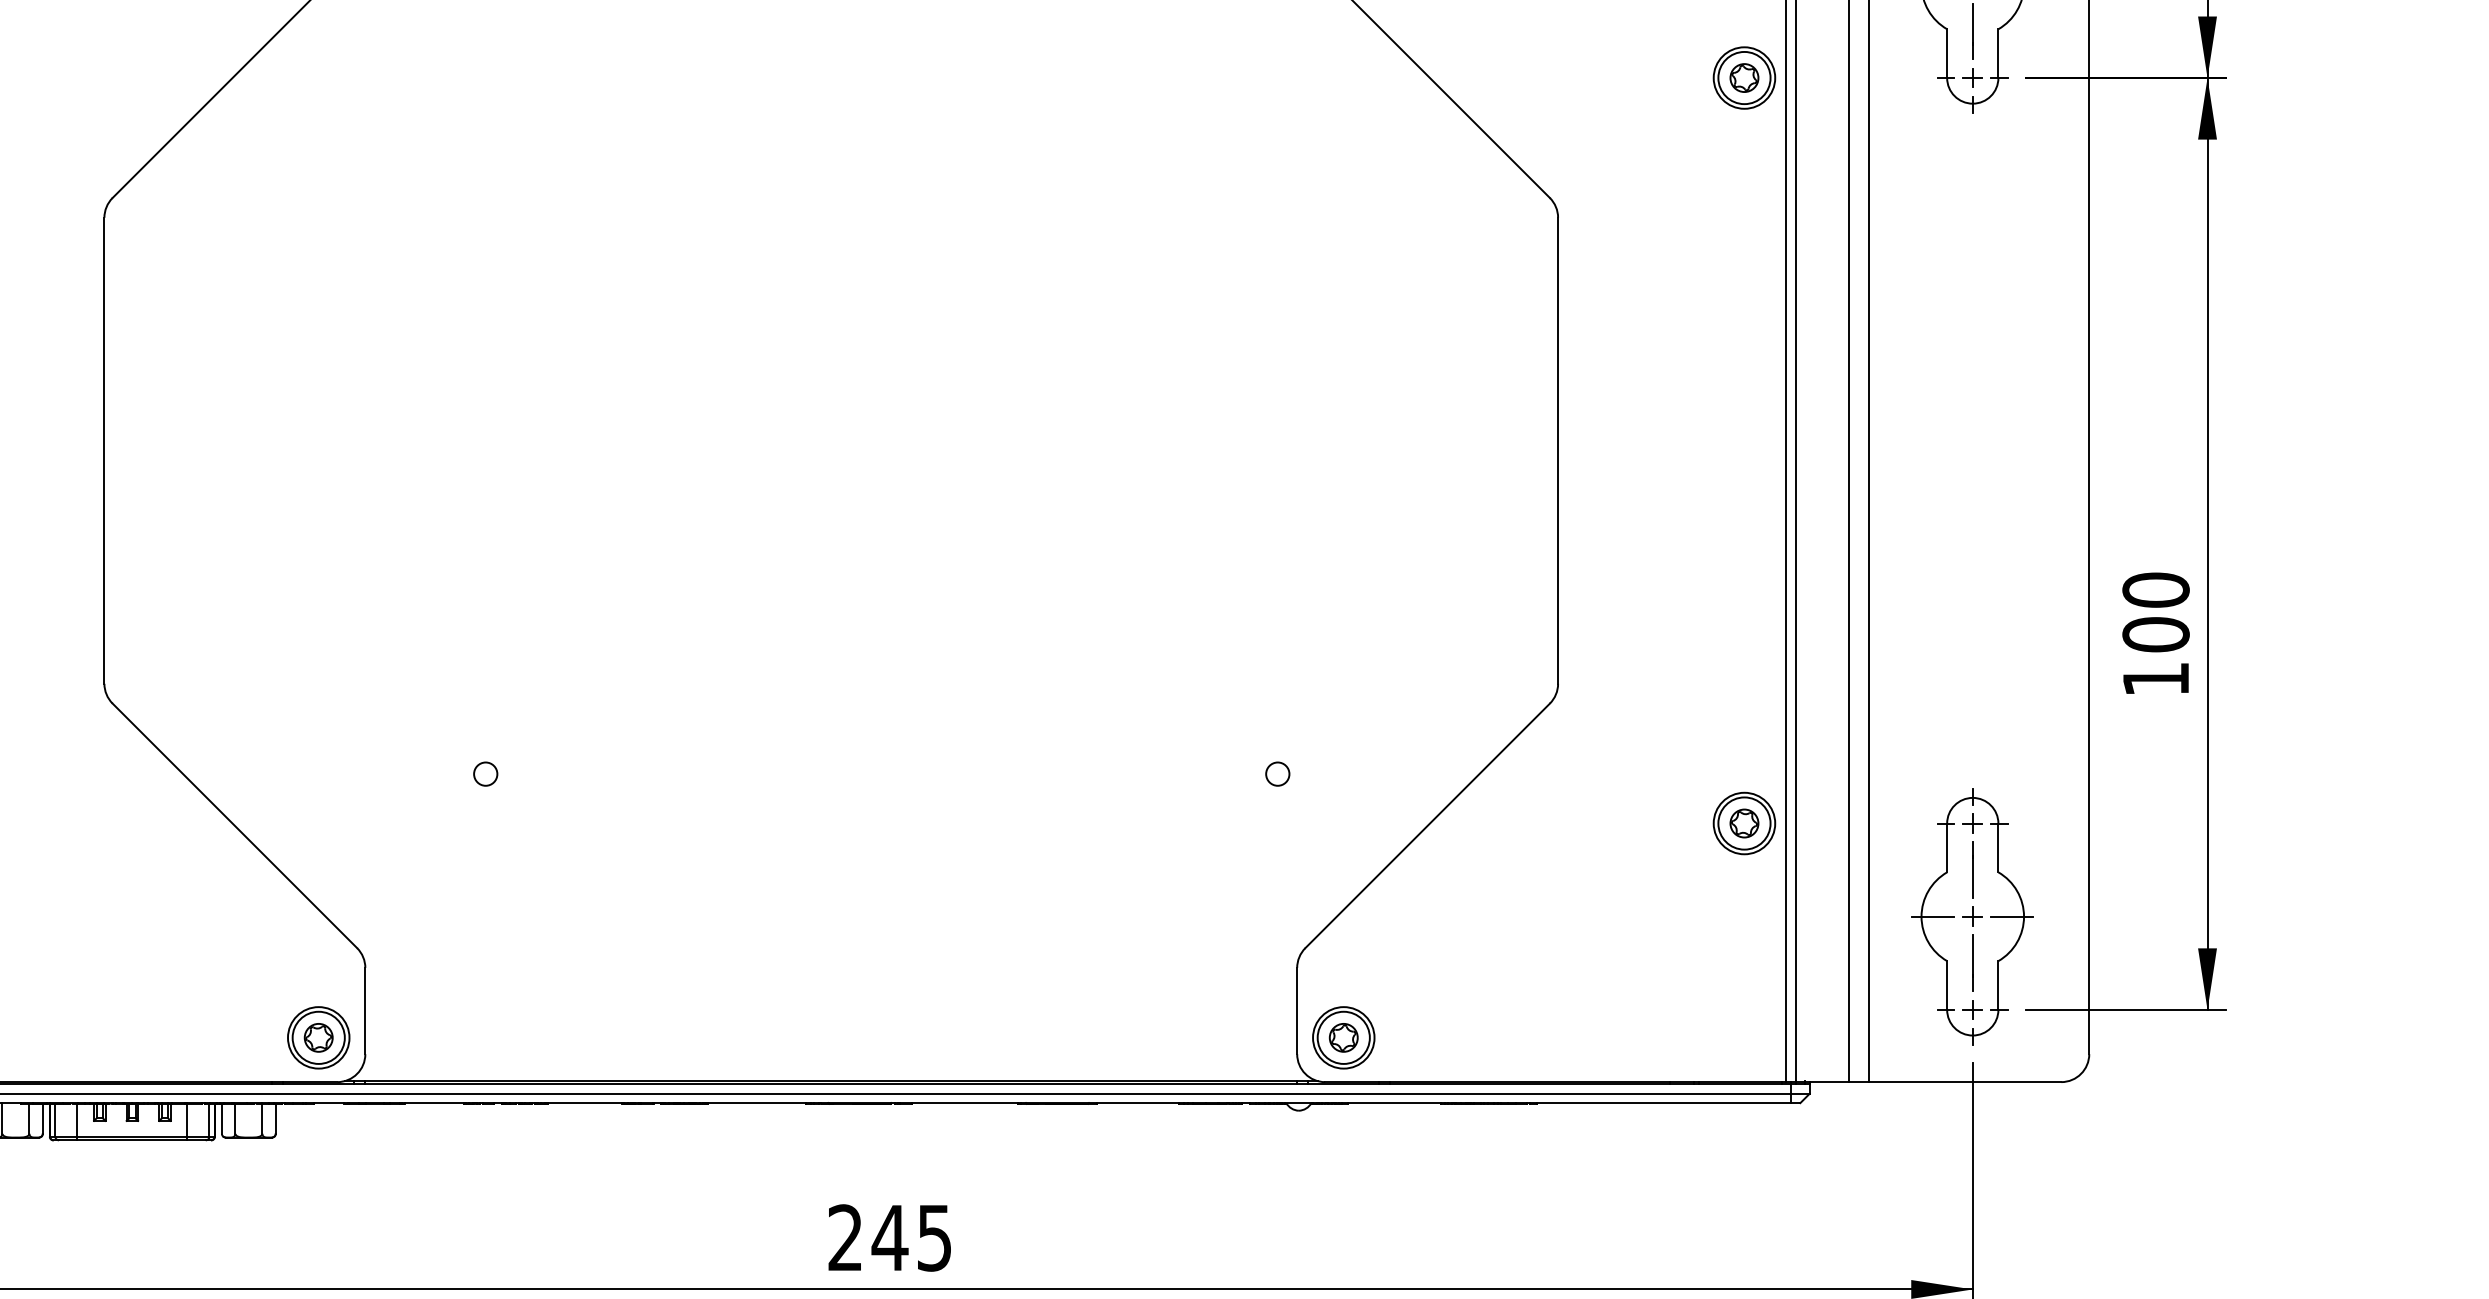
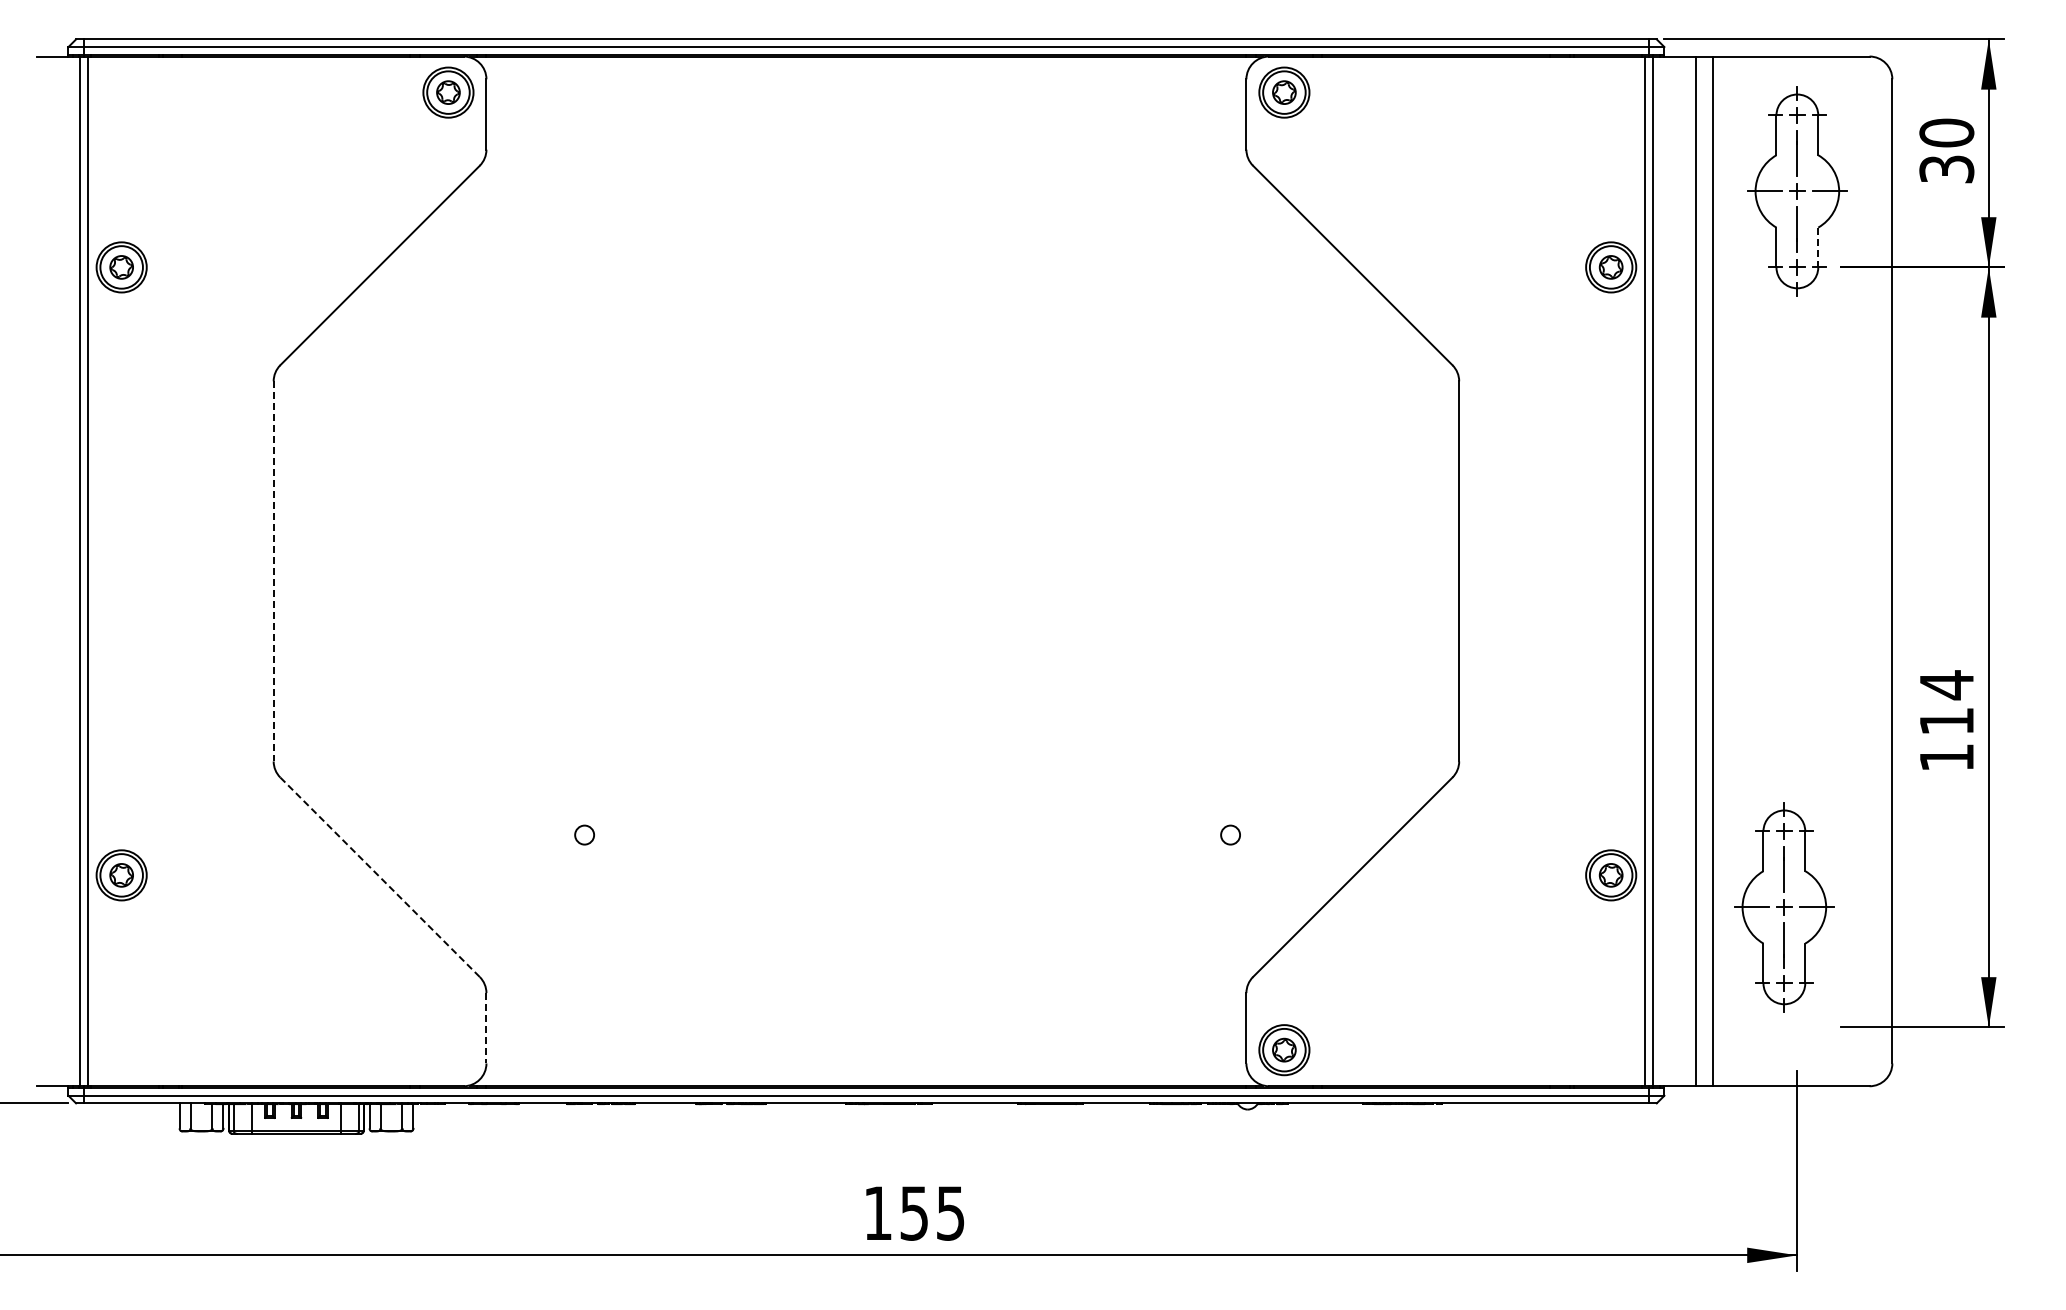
line: (1998, 53) -> (1818, 247), solid -> dashed
line: (104, 450) -> (273, 571), solid -> dashed
text: (2155, 611) -> (1946, 702), 100 -> 114
line: (235, 826) -> (380, 877), solid -> dashed
part: (1972, 916) -> (1784, 907), moved
line: (365, 1011) -> (486, 1028), solid -> dashed
part: (318, 1038) -> (448, 1050), removed
text: (868, 1236) -> (896, 1212), 245 -> 155

